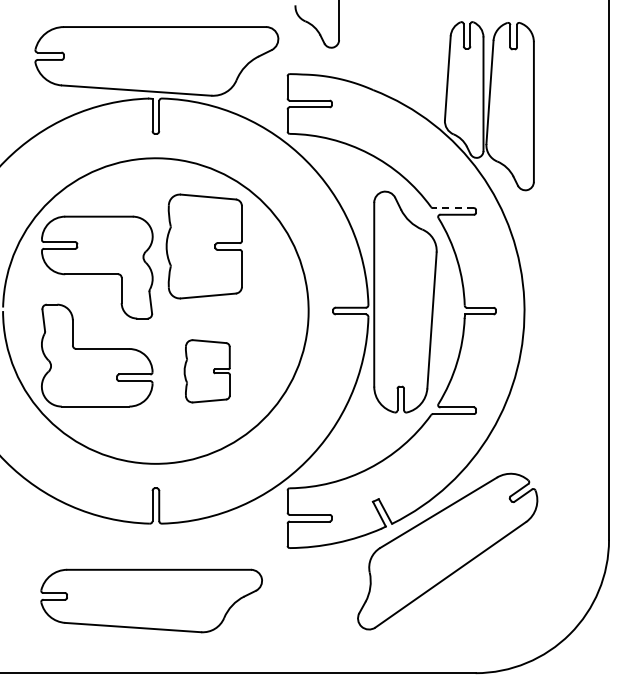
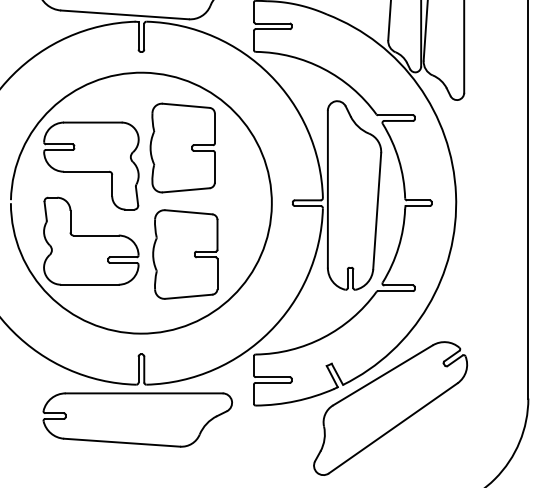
line: (452, 208) -> (394, 115), dashed -> solid
part: (206, 371) -> (184, 254), size x1.67
part: (151, 600) -> (137, 419), moved

